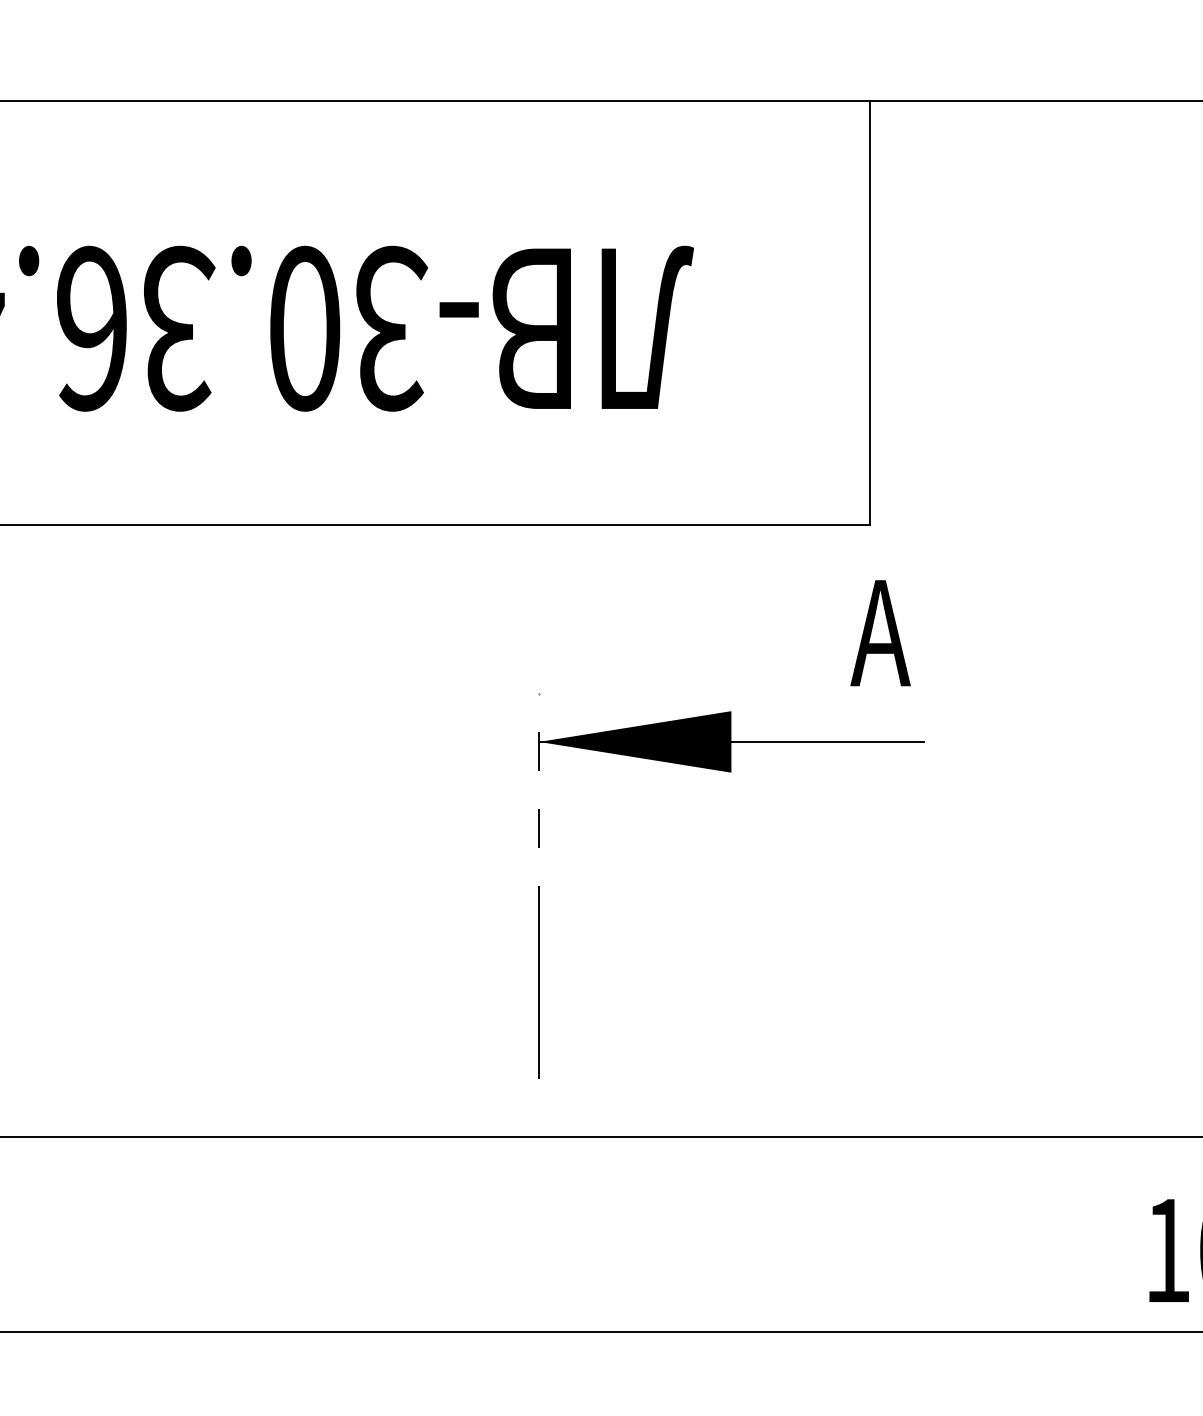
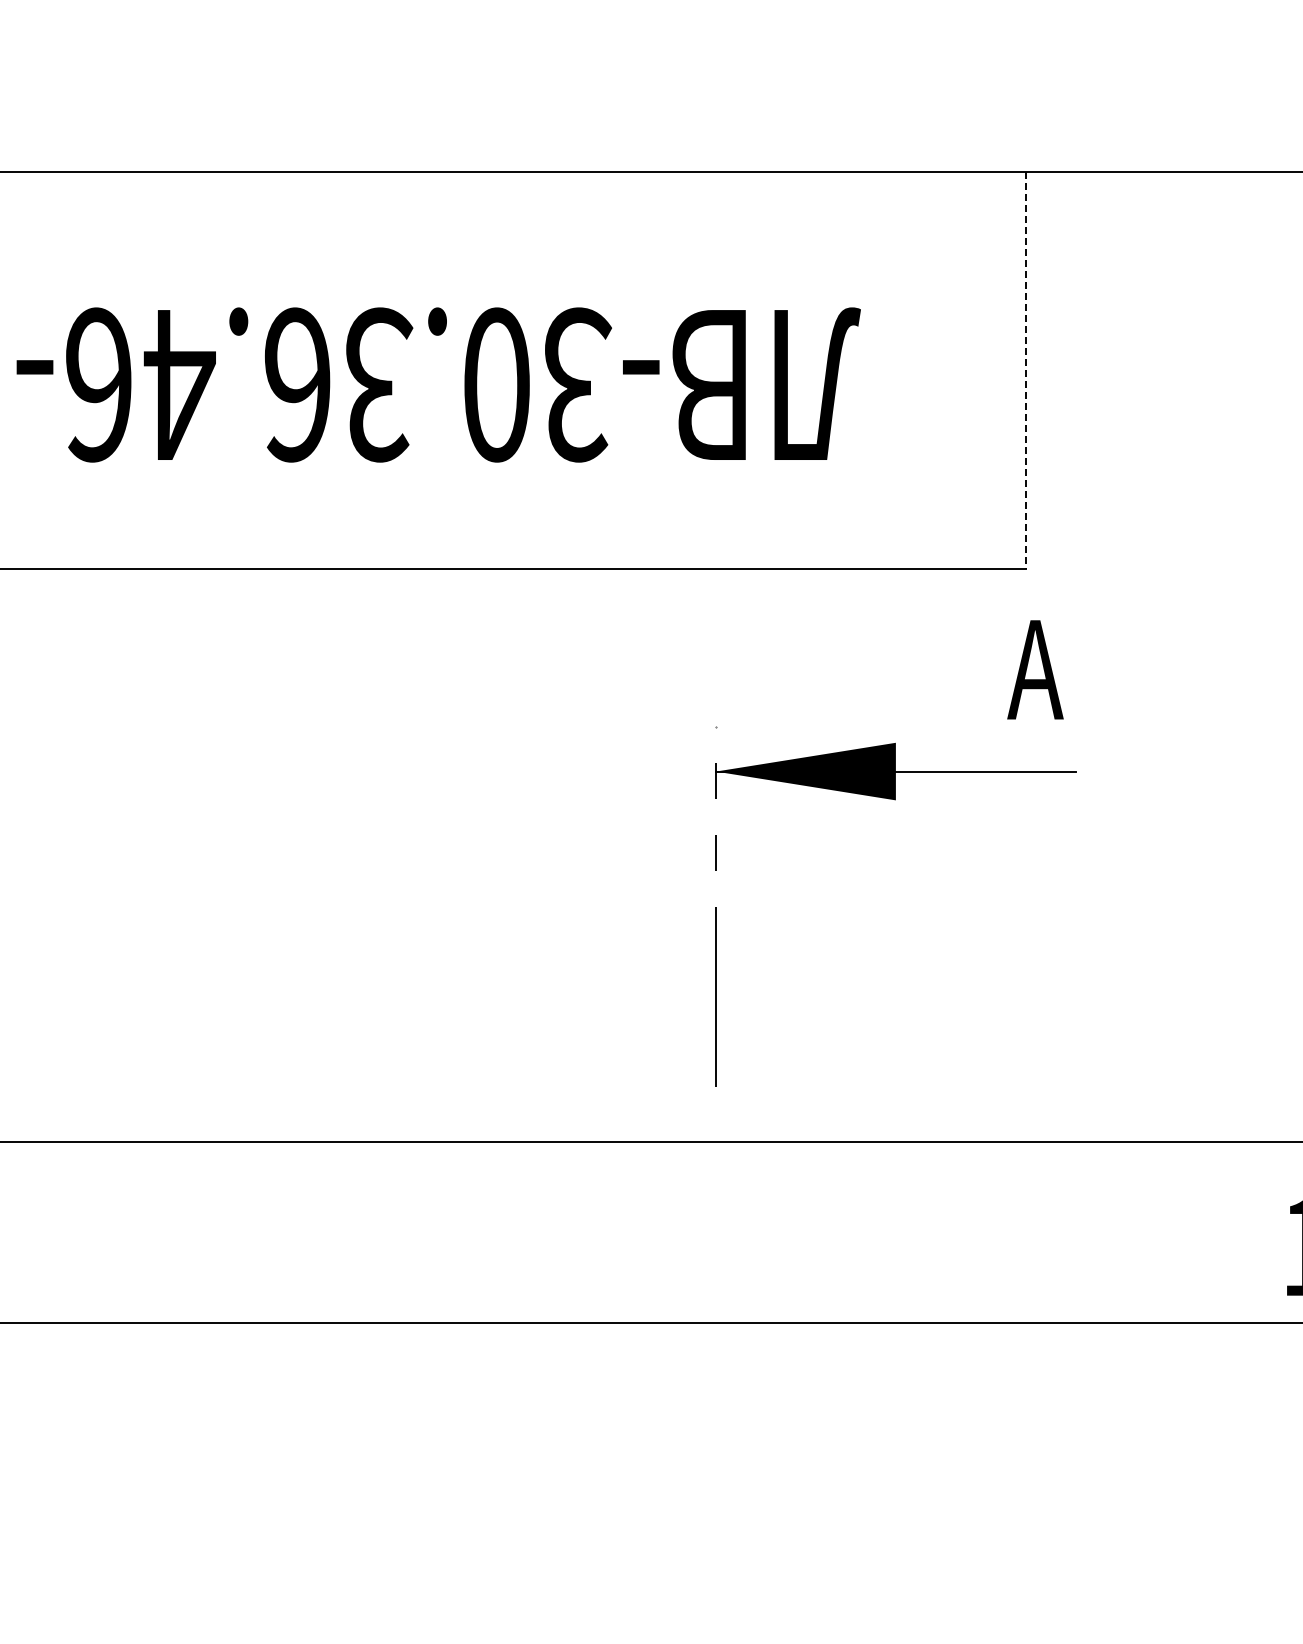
line: (869, 313) -> (1025, 370), solid -> dashed

